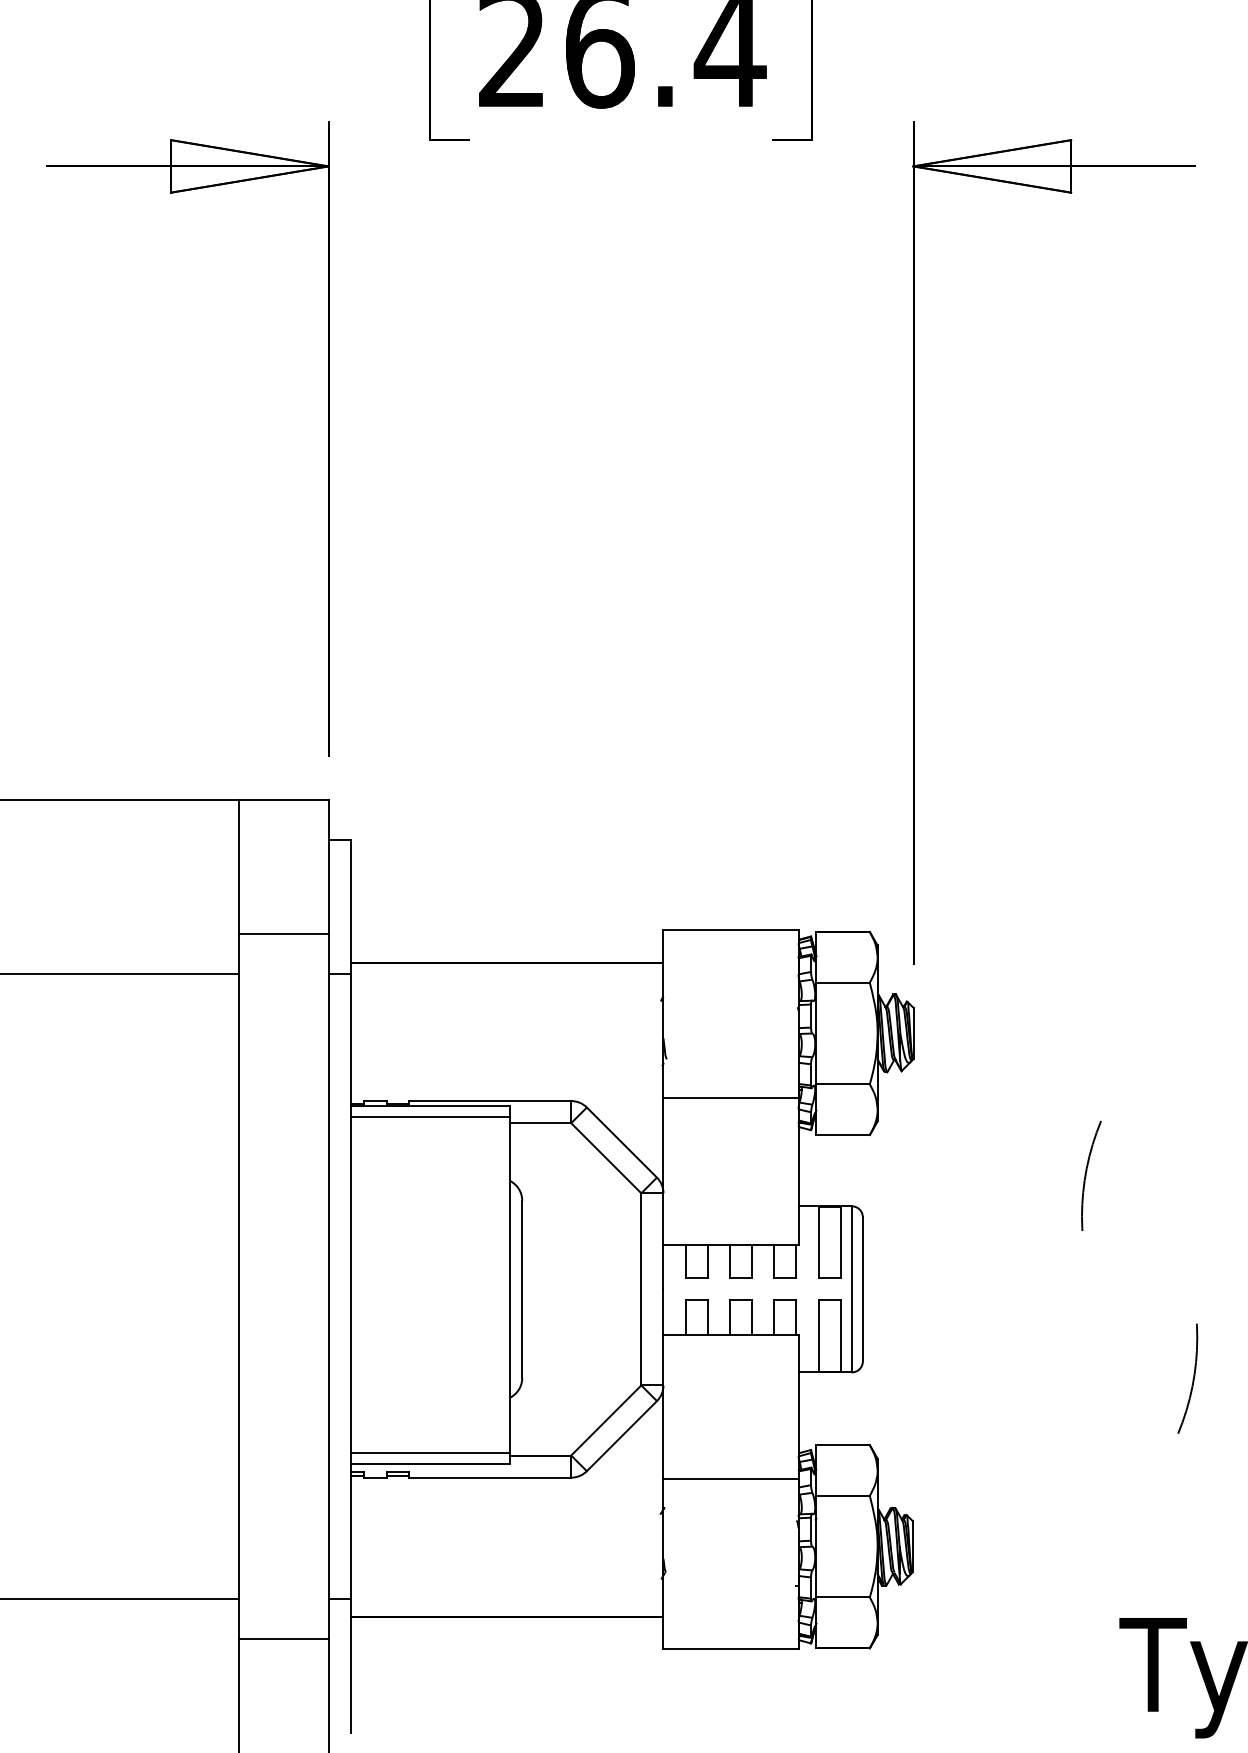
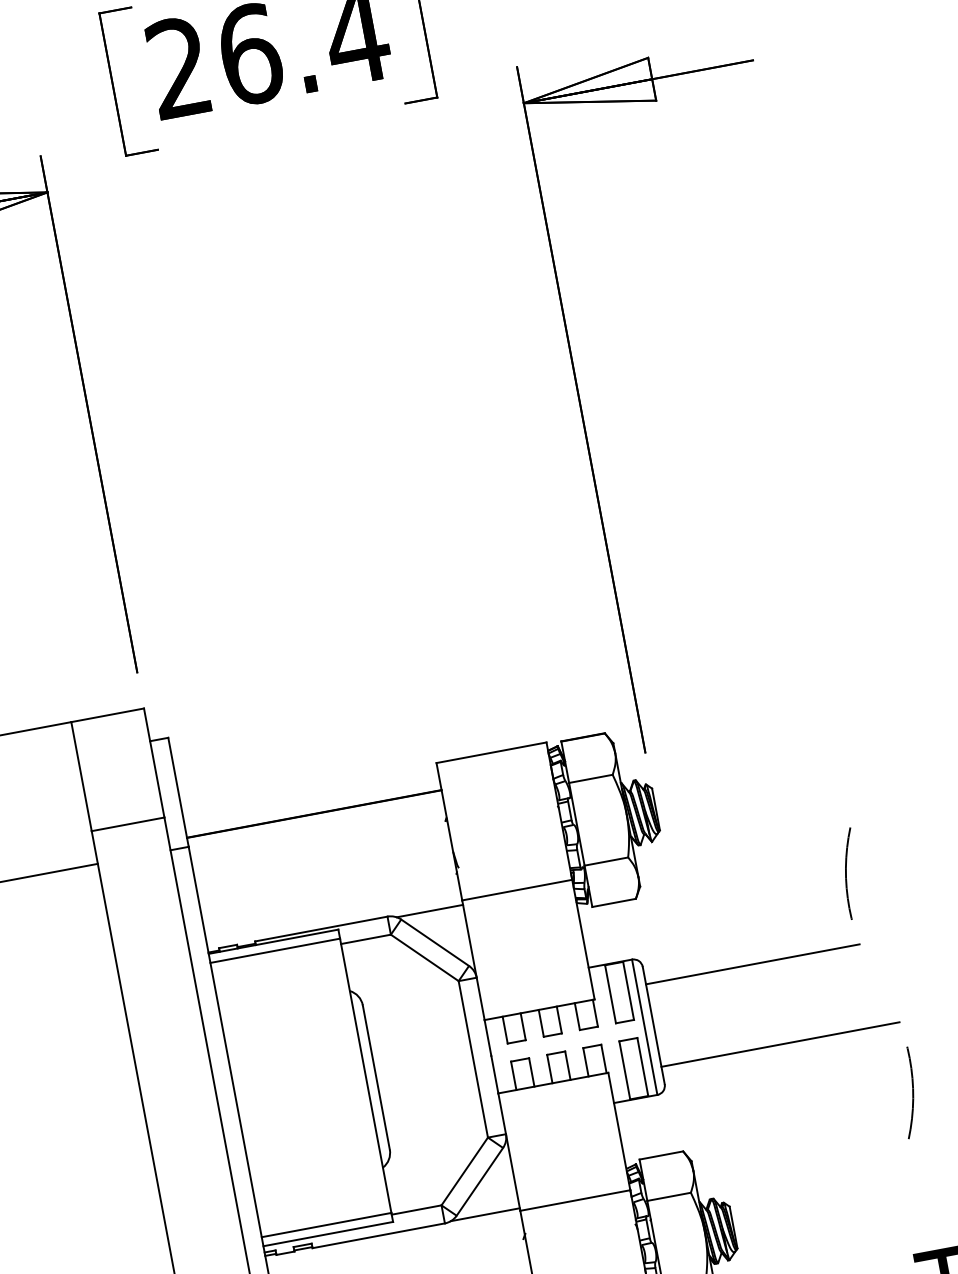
line: (622, 1103) -> (429, 910), added
arc: (1086, 1175) -> (846, 874), moved
line: (993, 1238) -> (752, 964), added
line: (1008, 1340) -> (780, 1045), added
arc: (1192, 1379) -> (912, 1092), moved
line: (620, 1476) -> (484, 1214), added

